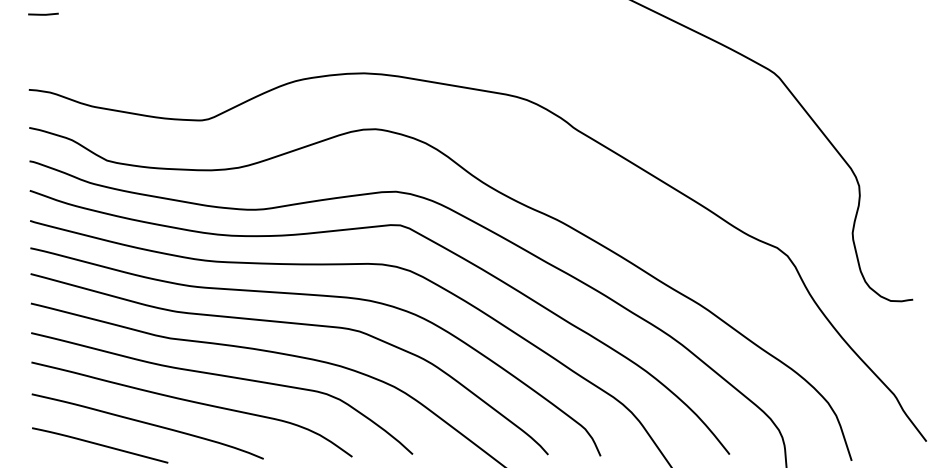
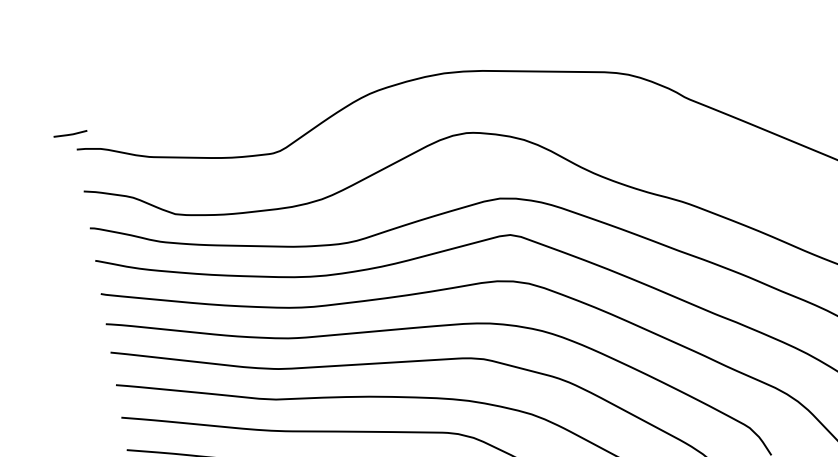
line: (43, 13) -> (70, 133), moved

